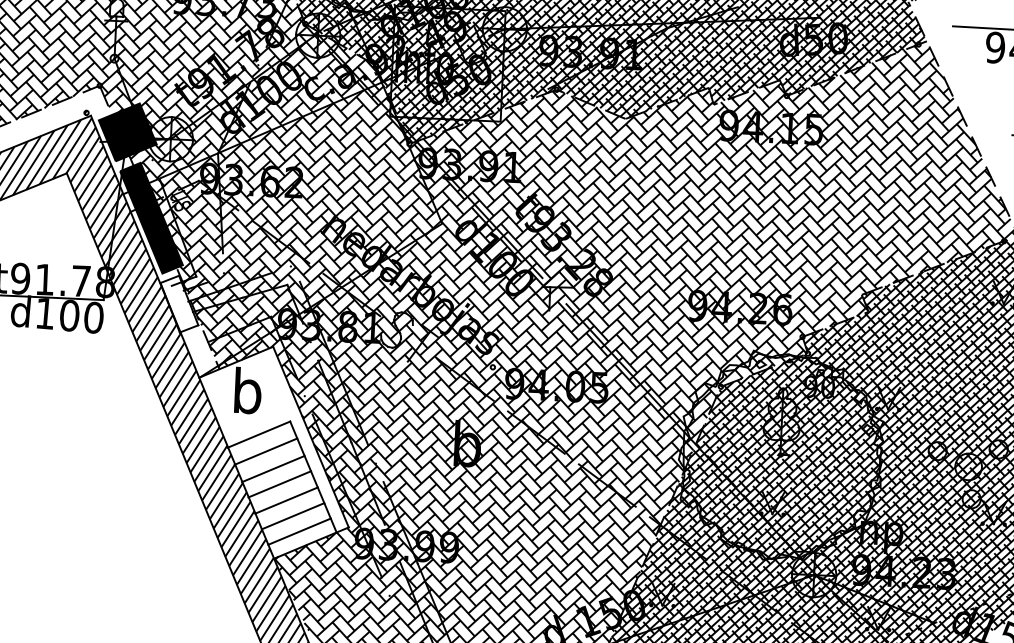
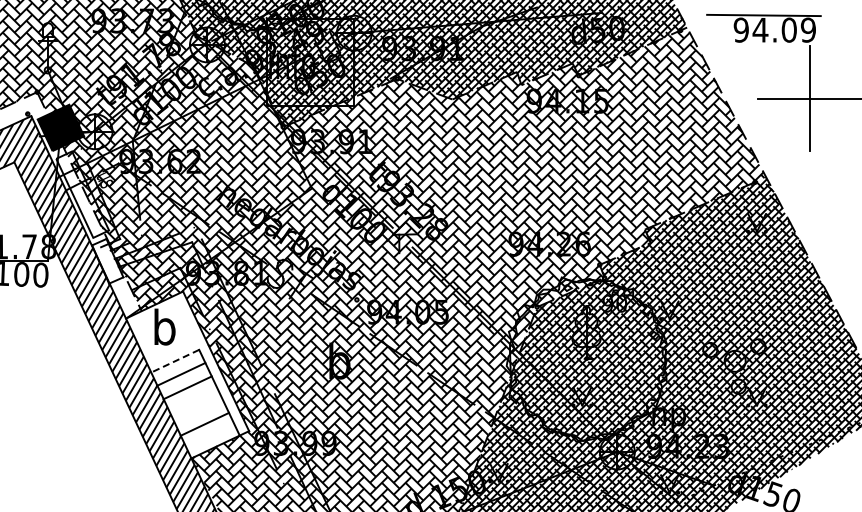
fill: (151, 217) -> (82, 194), removed
line: (259, 434) -> (175, 361), solid -> dashed
line: (280, 484) -> (193, 399), removed
line: (285, 499) -> (198, 411), removed
line: (299, 530) -> (210, 435), removed

